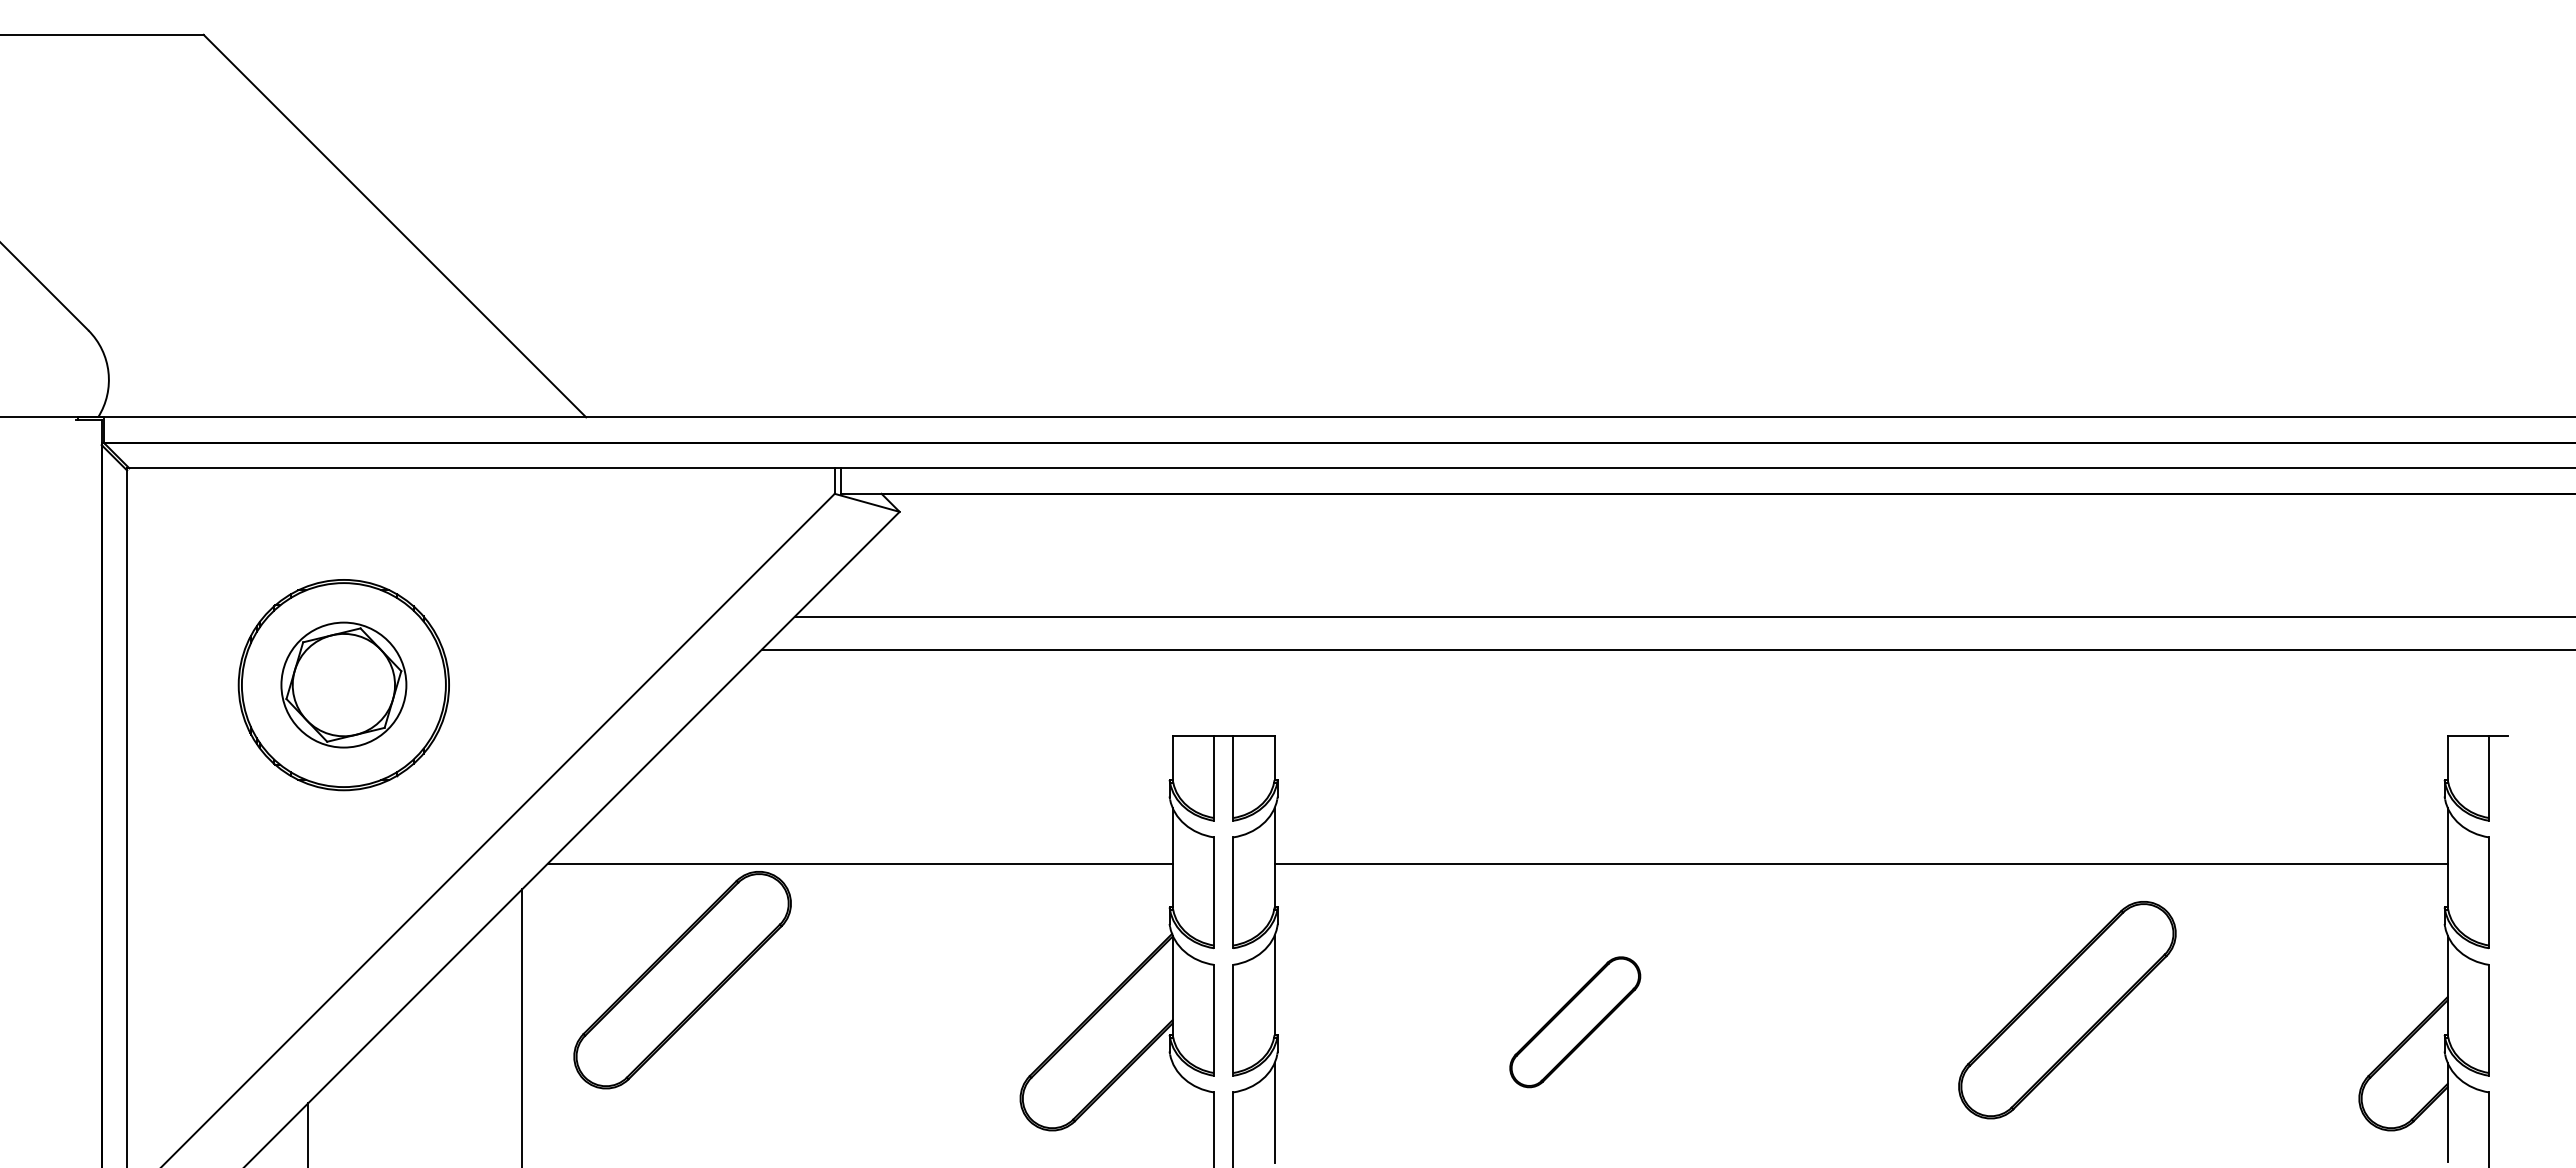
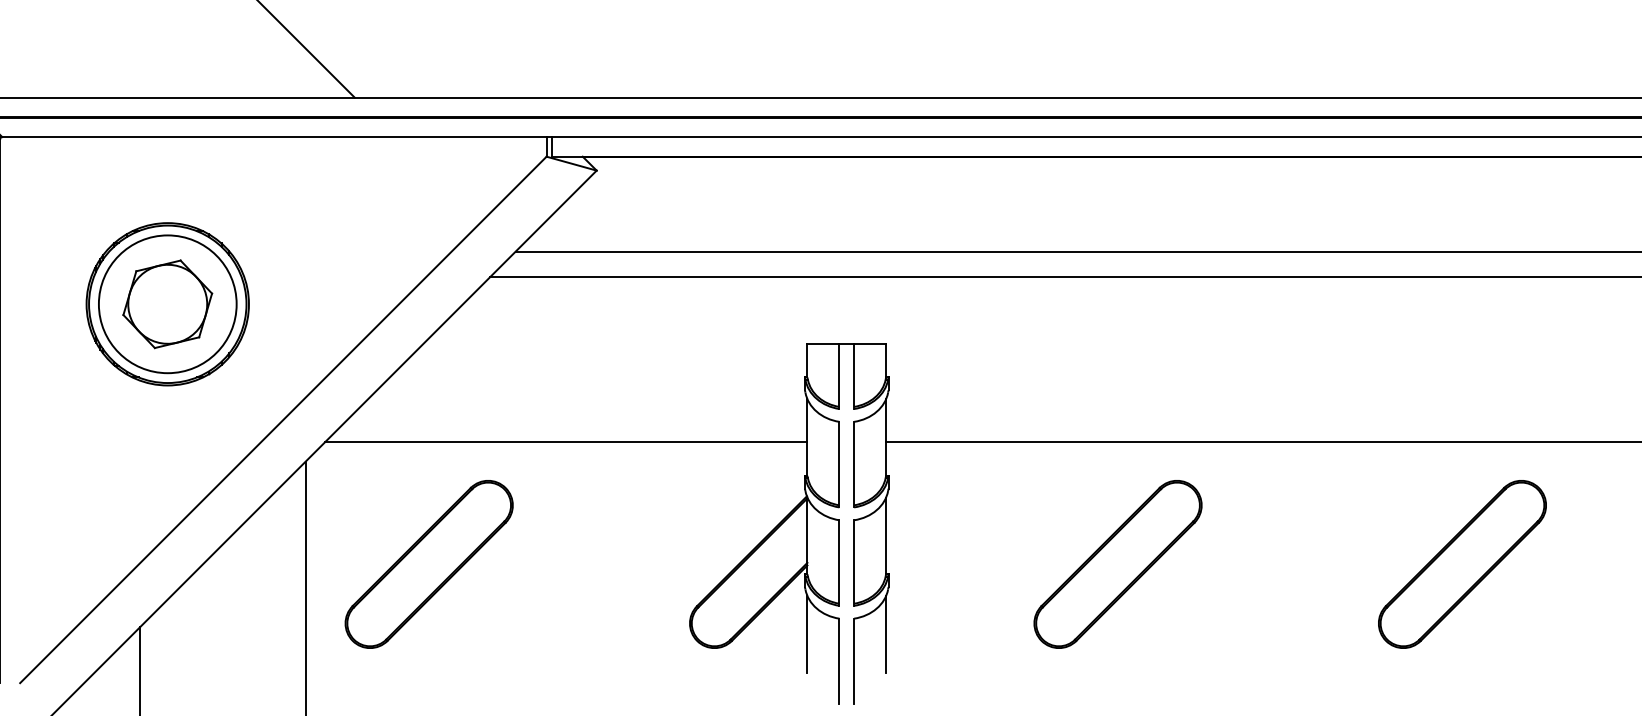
circle: (343, 684) -> (167, 303), size x1.43
part: (682, 980) -> (429, 564), moved
part: (2067, 1010) -> (1462, 564), moved
part: (1575, 1022) -> (1118, 564), size x1.67
line: (1172, 1112) -> (807, 634), added

